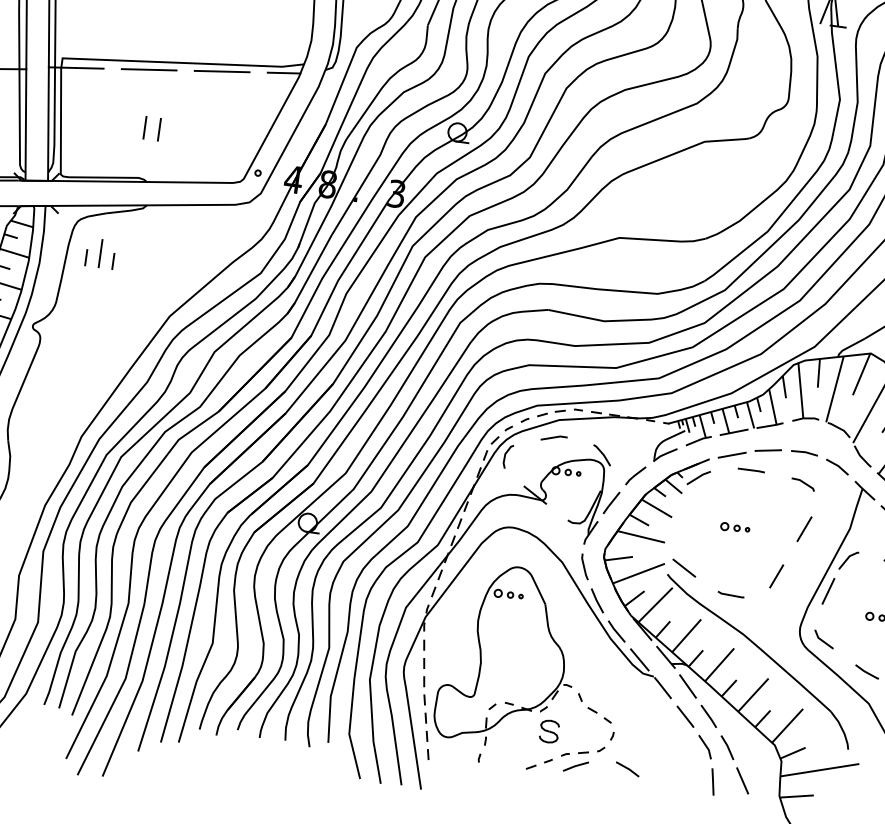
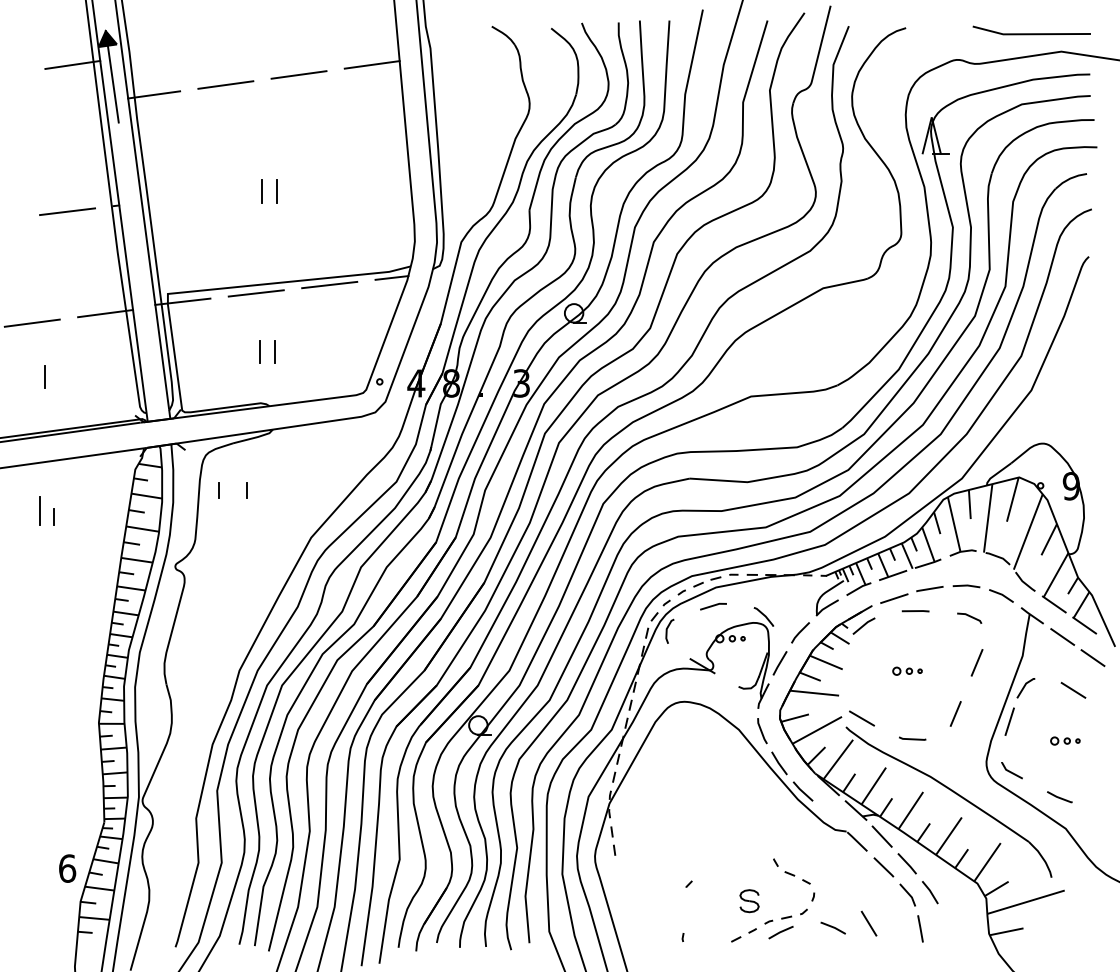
line: (100, 253) -> (233, 484), removed
line: (639, 659) -> (829, 816), removed
part: (499, 666) -> (690, 842), removed
line: (742, 780) -> (868, 923), moved

